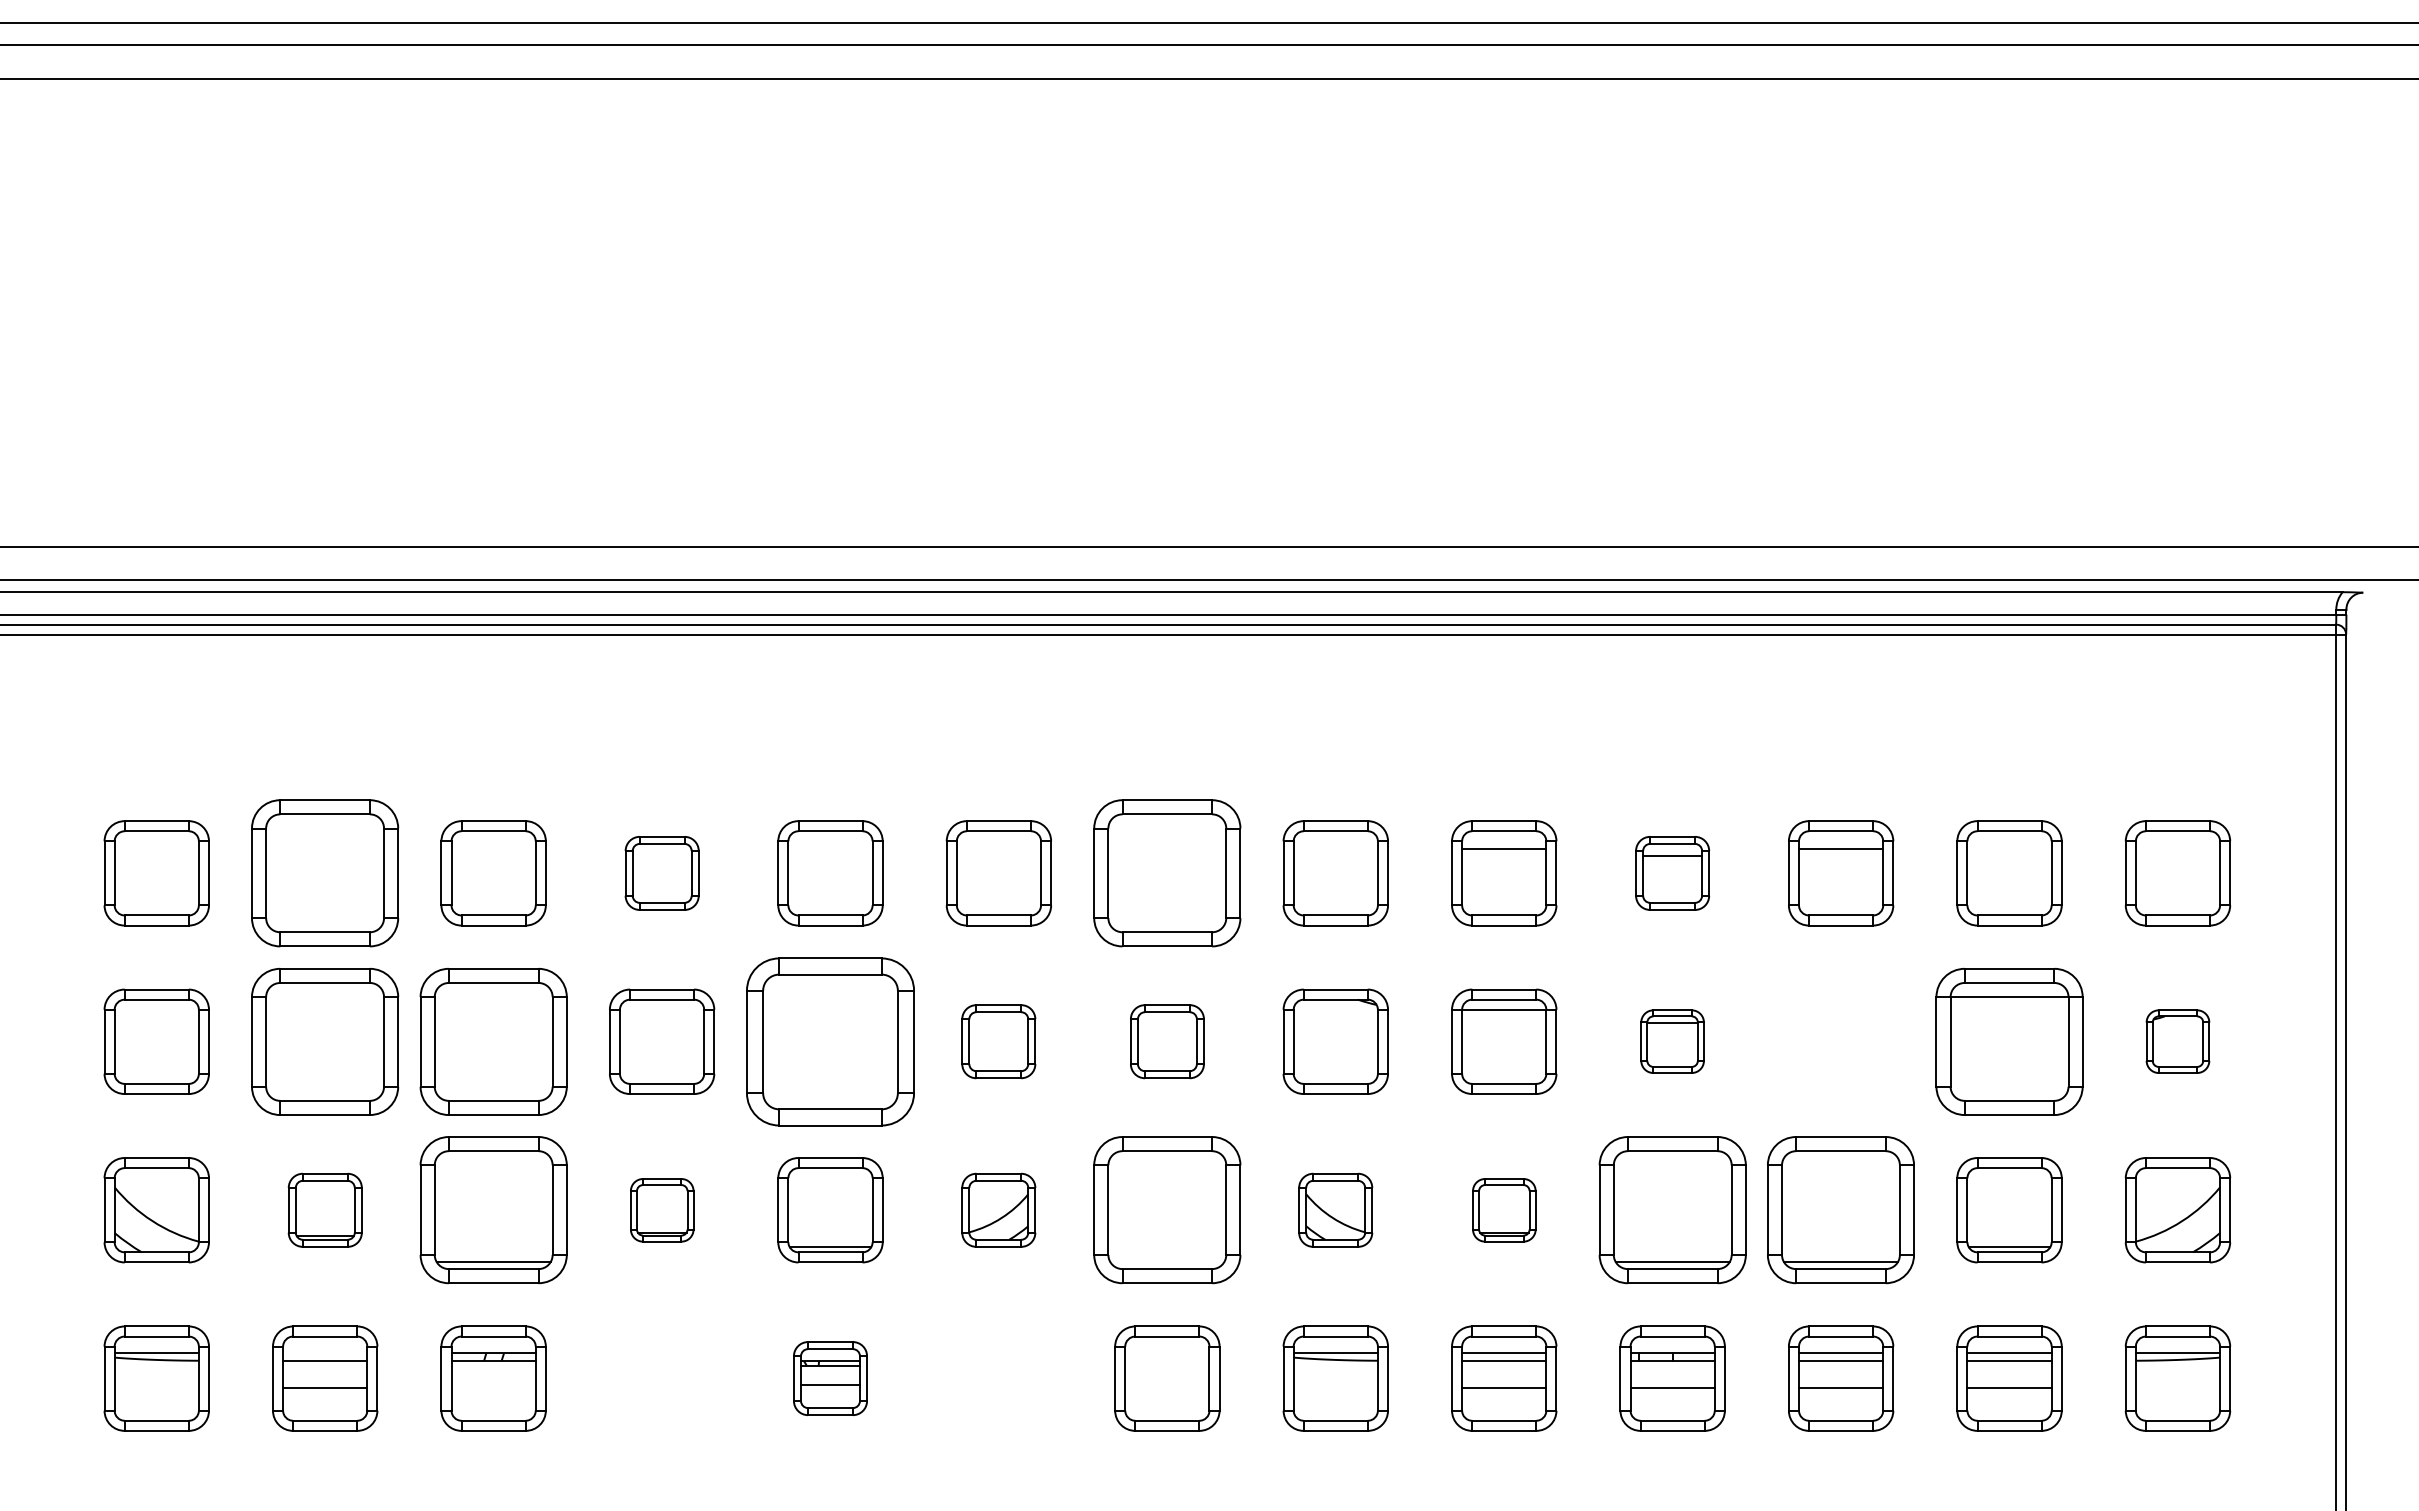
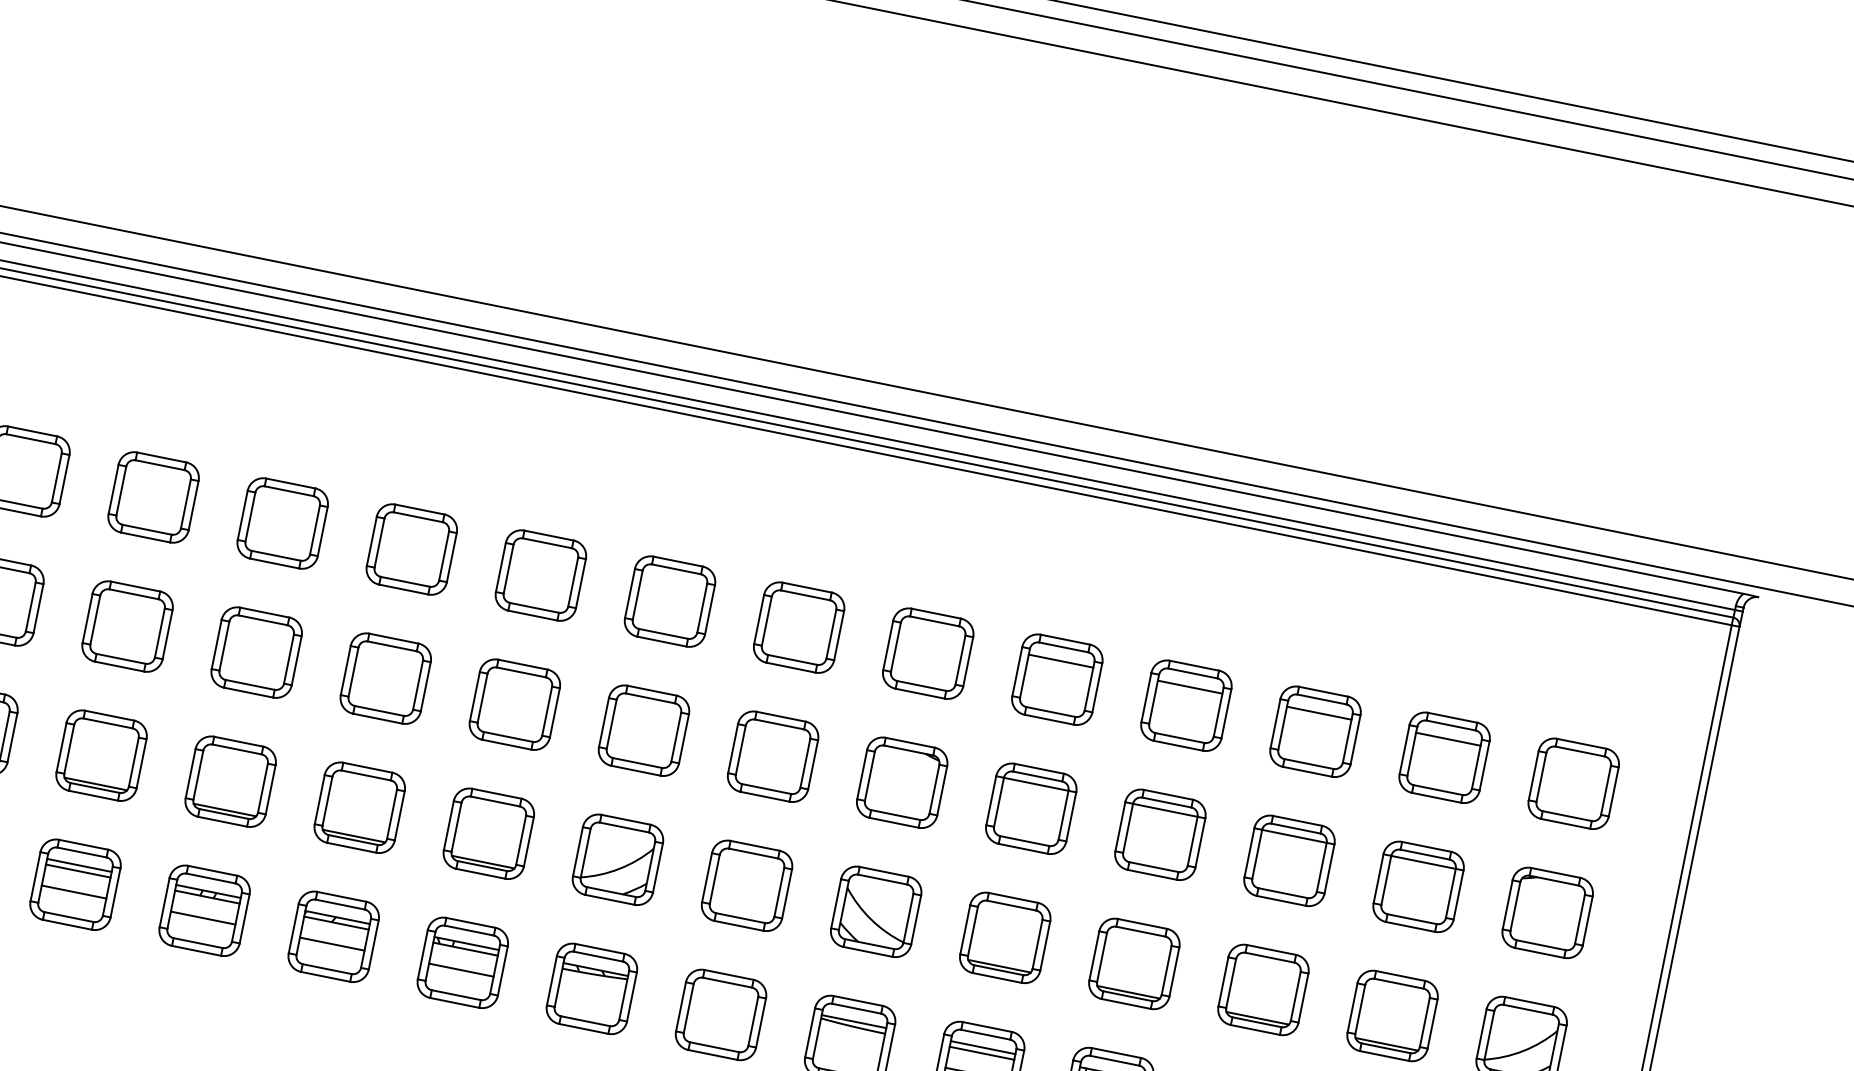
line: (2009, 849) -> (1448, 739), added
part: (325, 873) -> (153, 497), size x0.71
part: (662, 873) -> (412, 549), size x1.43
part: (1167, 873) -> (799, 627), size x0.71
part: (1672, 873) -> (1186, 705), size x1.43
part: (325, 1041) -> (127, 626), size x0.71
part: (493, 1041) -> (256, 652), size x0.71
part: (830, 1041) -> (514, 704), size x0.62
part: (998, 1041) -> (643, 730), size x1.43
part: (1167, 1041) -> (773, 756), size x1.43
part: (1672, 1041) -> (1160, 834), size x1.67
part: (1841, 1041) -> (1289, 860), added
part: (2009, 1041) -> (1418, 886), size x0.71
part: (2177, 1041) -> (1547, 912), size x1.67
part: (325, 1210) -> (101, 755), size x1.43
part: (493, 1210) -> (230, 781), size x0.71
part: (662, 1210) -> (360, 808), size x1.67
part: (998, 1210) -> (617, 859), size x1.43
part: (1167, 1210) -> (747, 886), size x0.71
part: (1335, 1210) -> (875, 912), size x1.43
part: (1504, 1210) -> (1005, 938), size x1.67
part: (1672, 1210) -> (1134, 964), size x0.71
part: (1841, 1210) -> (1263, 990), size x0.71
line: (325, 1353) -> (79, 865), added
part: (662, 1378) -> (334, 936), added
part: (830, 1378) -> (462, 962), size x1.43
part: (998, 1378) -> (591, 988), added
line: (493, 1388) -> (203, 918), added

